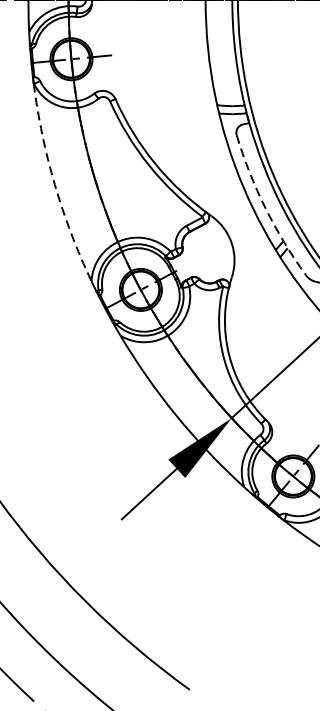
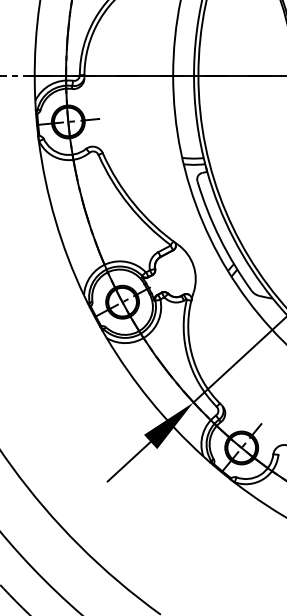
arc: (55, 185) -> (55, 220), dashed -> solid
arc: (264, 208) -> (219, 238), dashed -> solid

